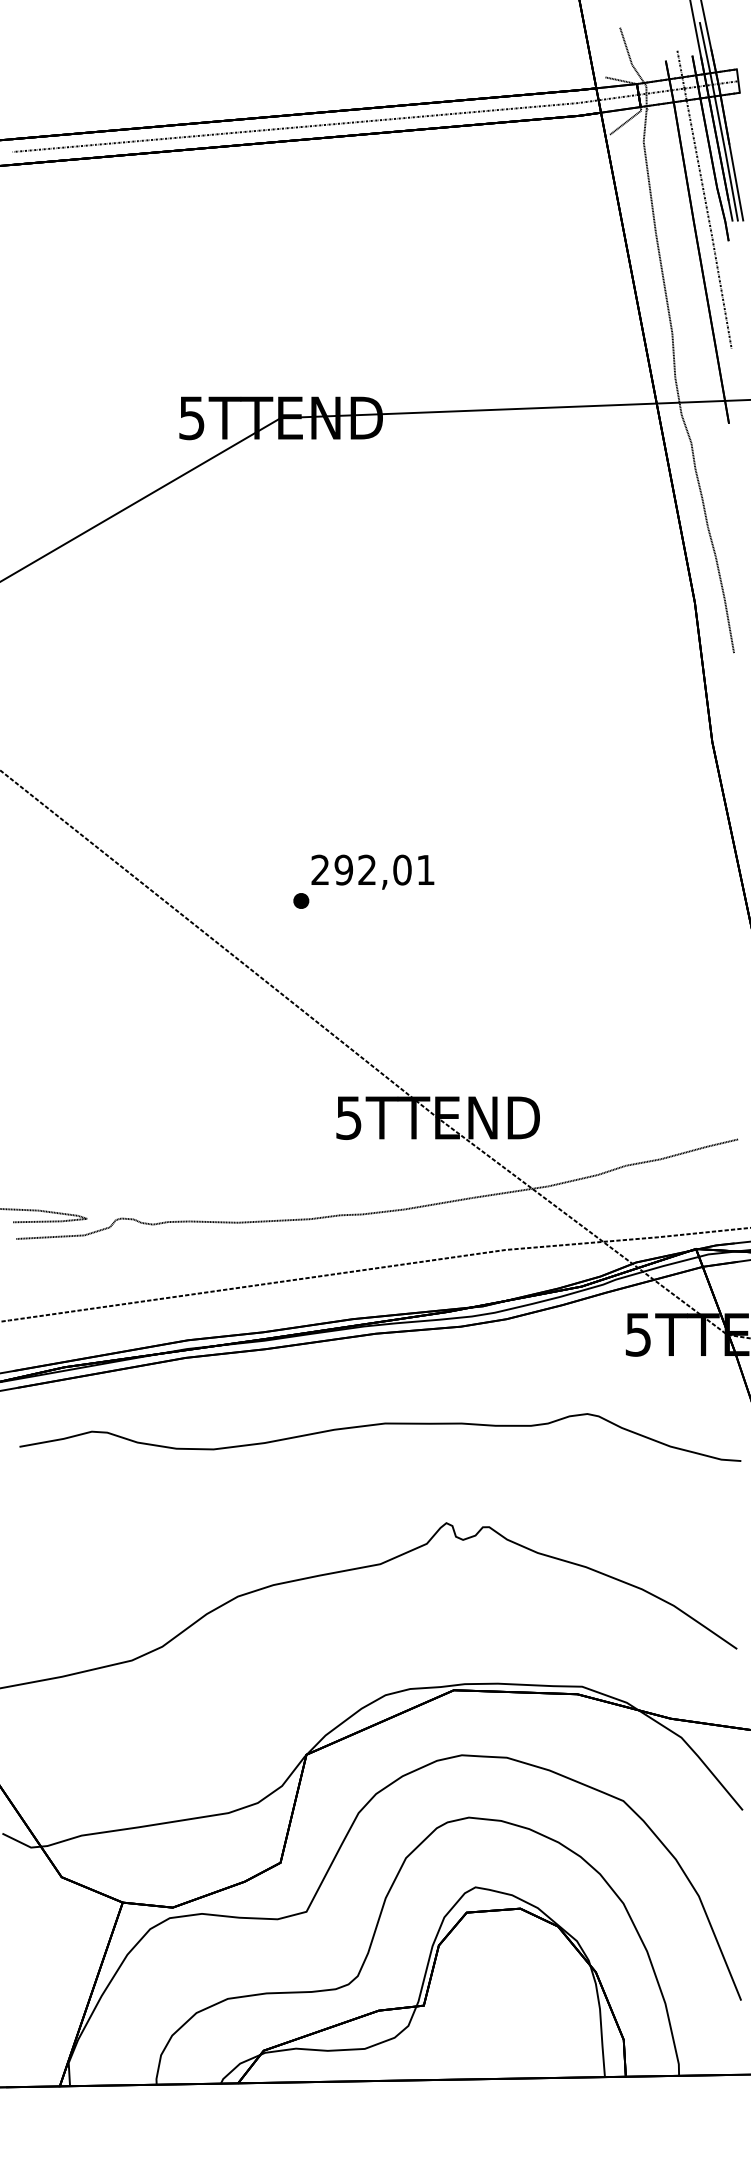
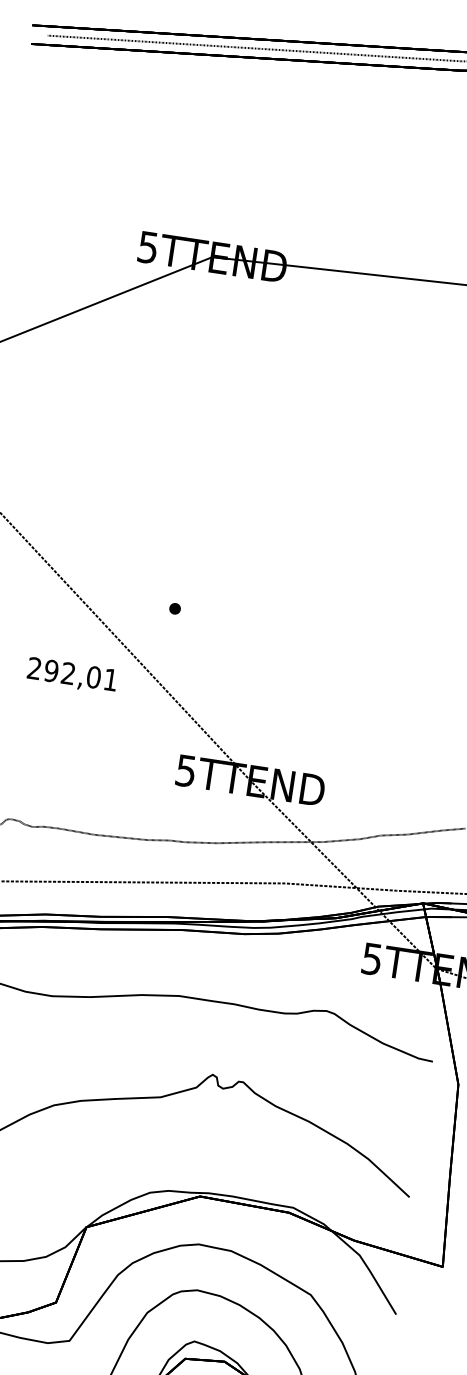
text: (372, 871) -> (72, 675), moved

